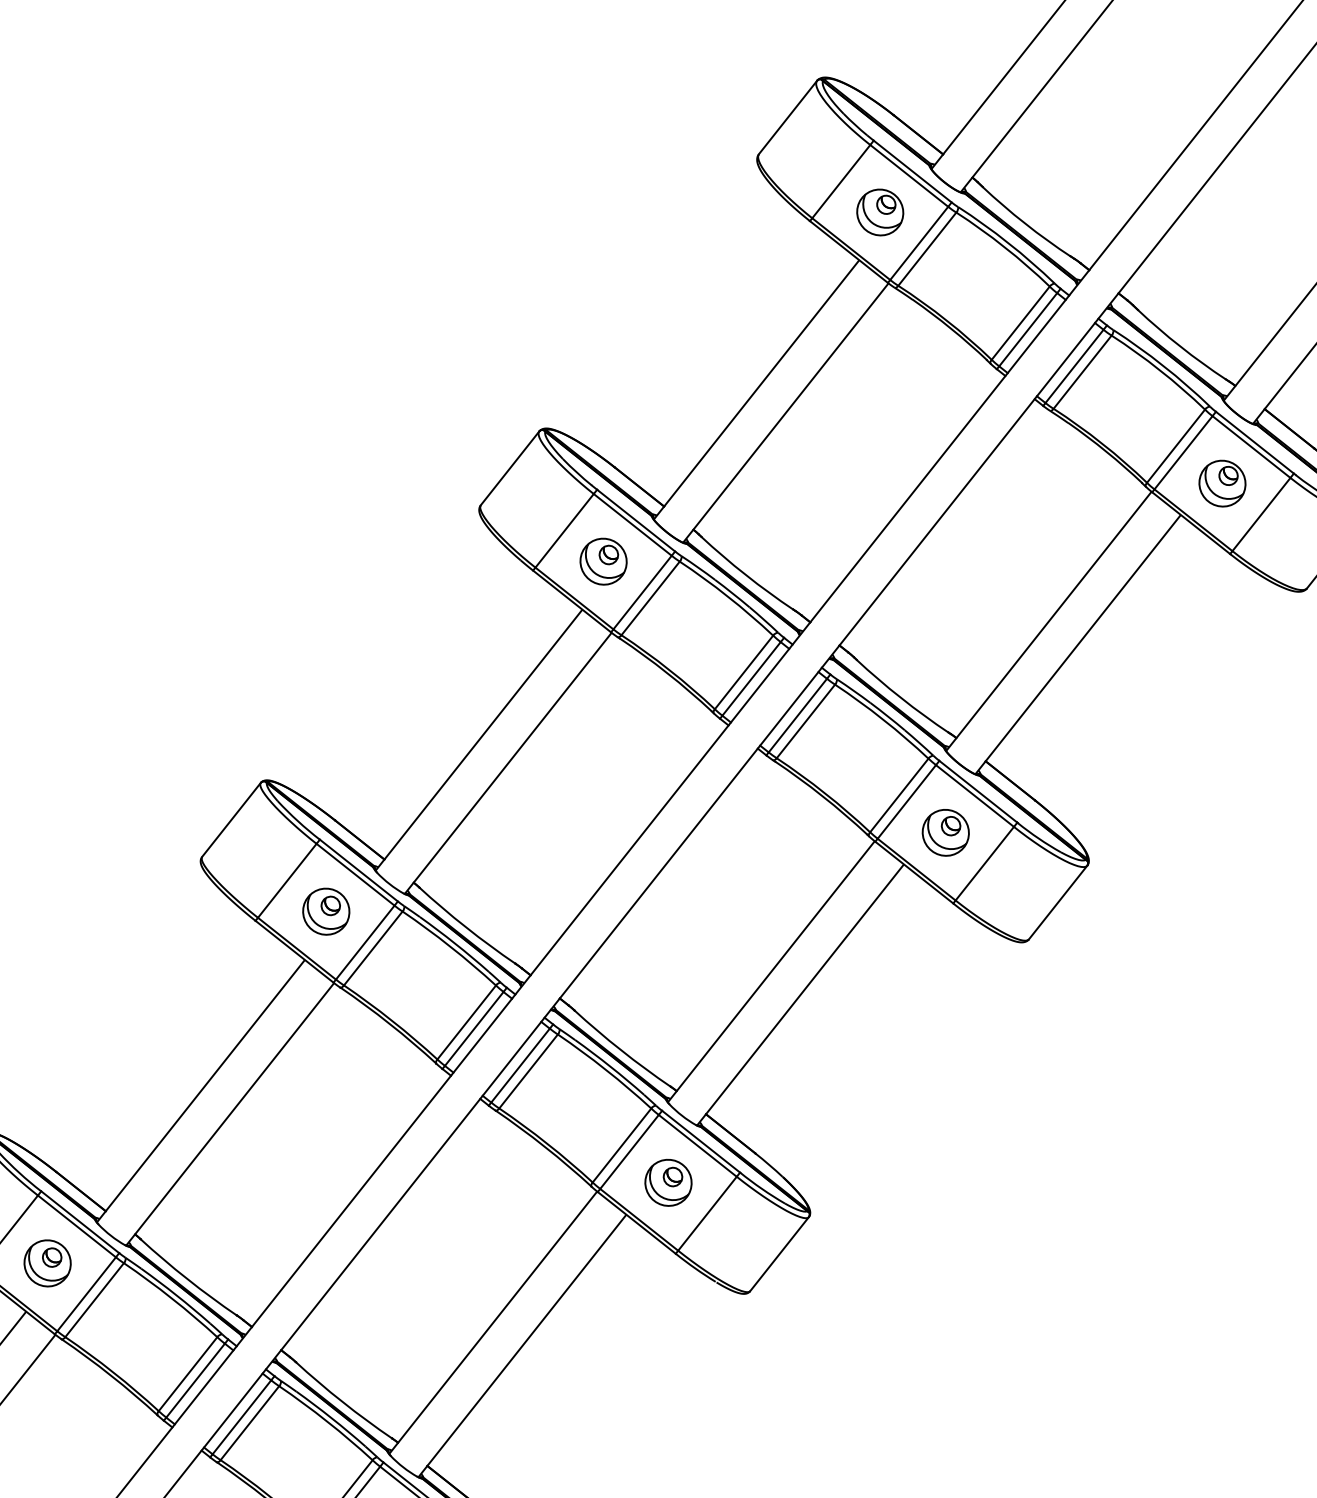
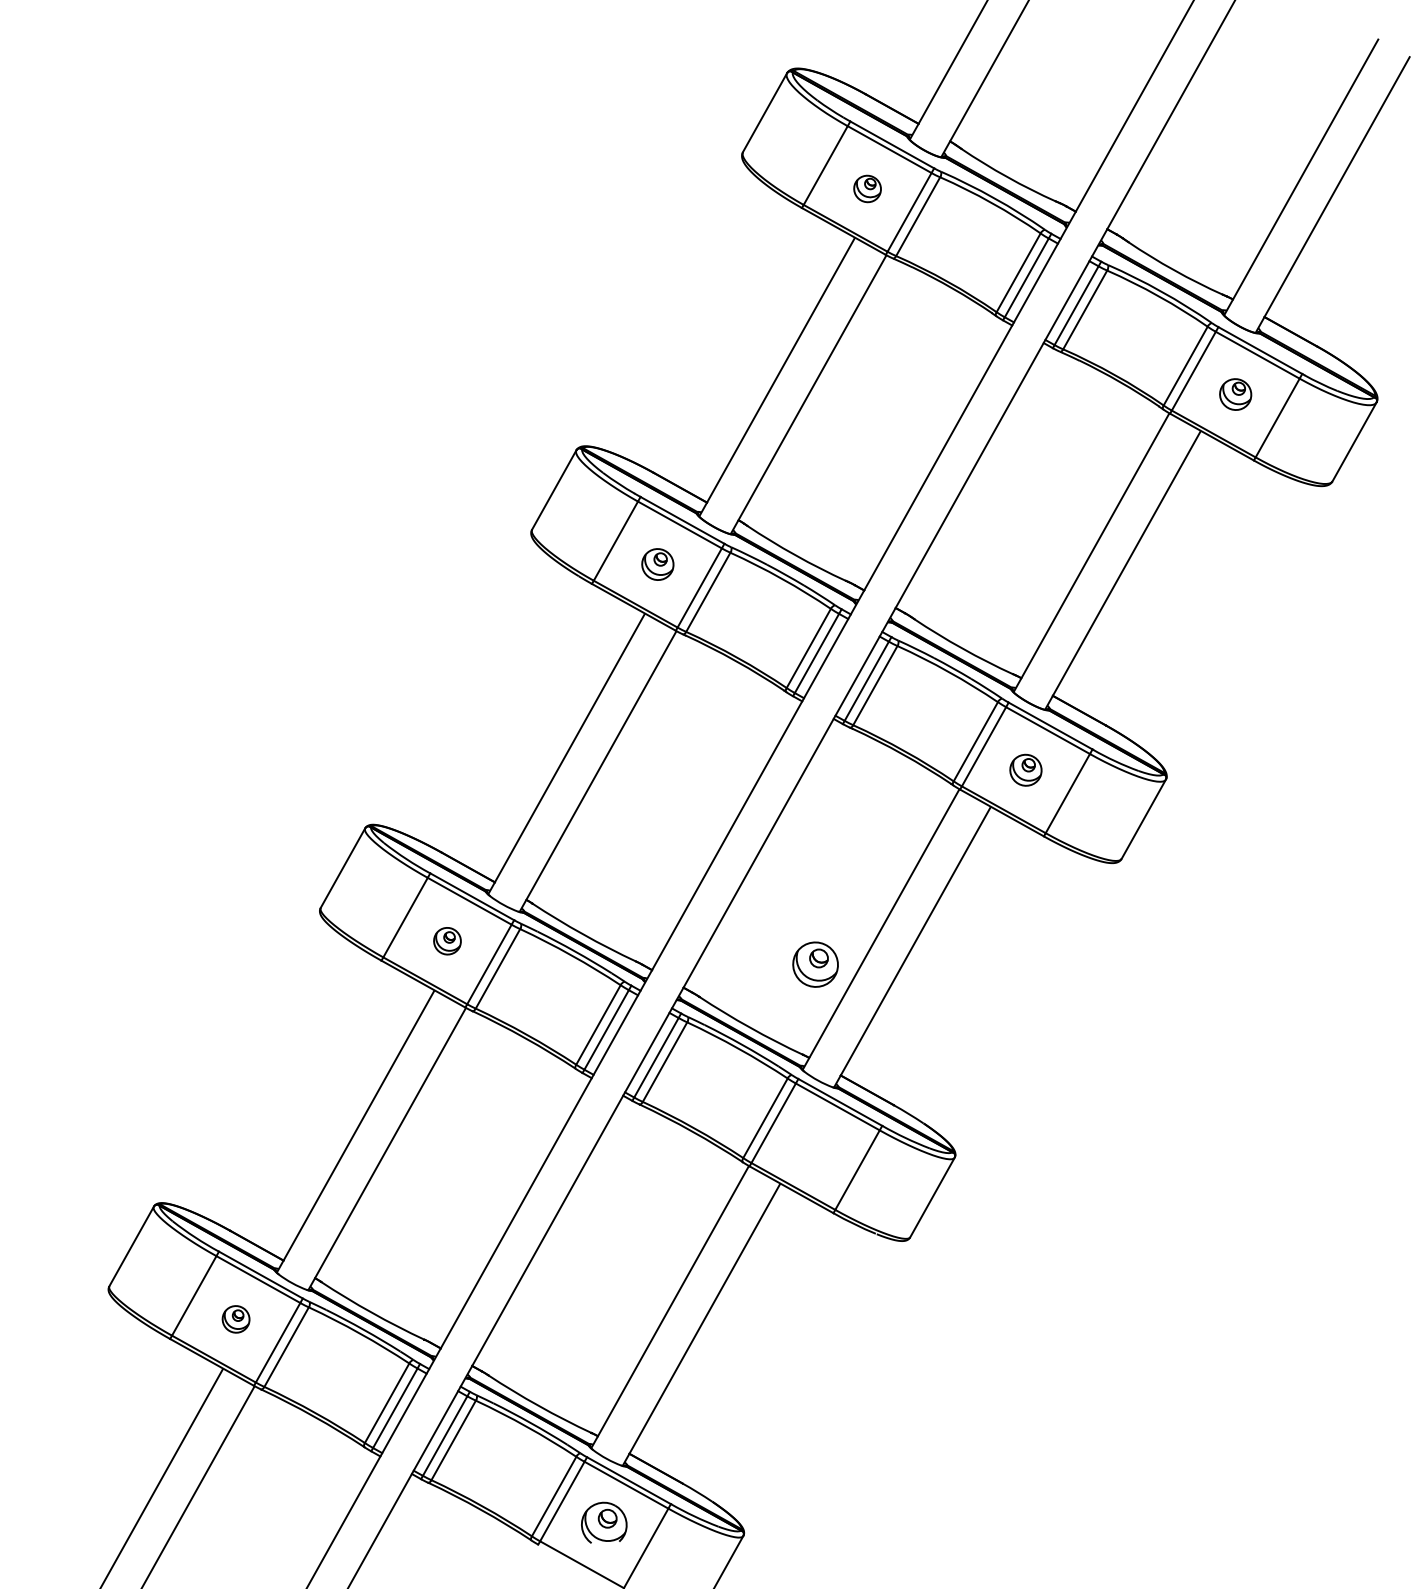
part: (880, 211) -> (867, 188), size x0.6
part: (1222, 483) -> (1235, 394), size x0.7
part: (603, 561) -> (657, 564), size x0.7
part: (945, 833) -> (1025, 770), size x0.7
part: (326, 912) -> (447, 941), size x0.6
part: (668, 1182) -> (815, 964), moved
part: (46, 1263) -> (235, 1319), size x0.6

